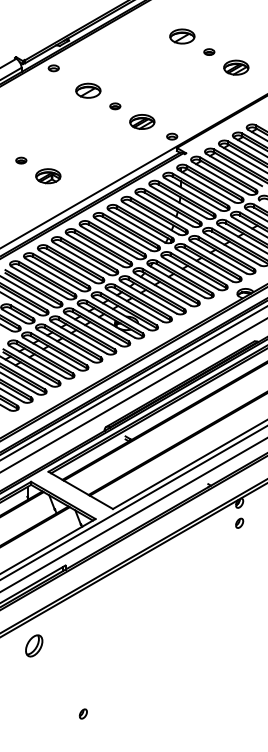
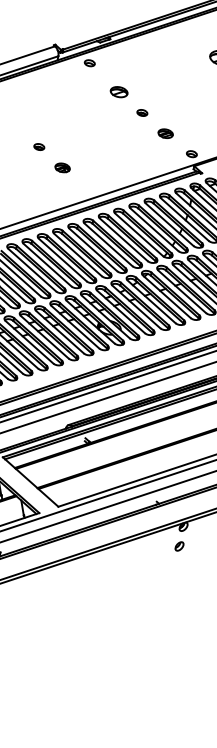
part: (88, 90) -> (119, 91), size x0.7
part: (142, 121) -> (165, 133), size x0.6
part: (48, 176) -> (62, 168), size x0.6

